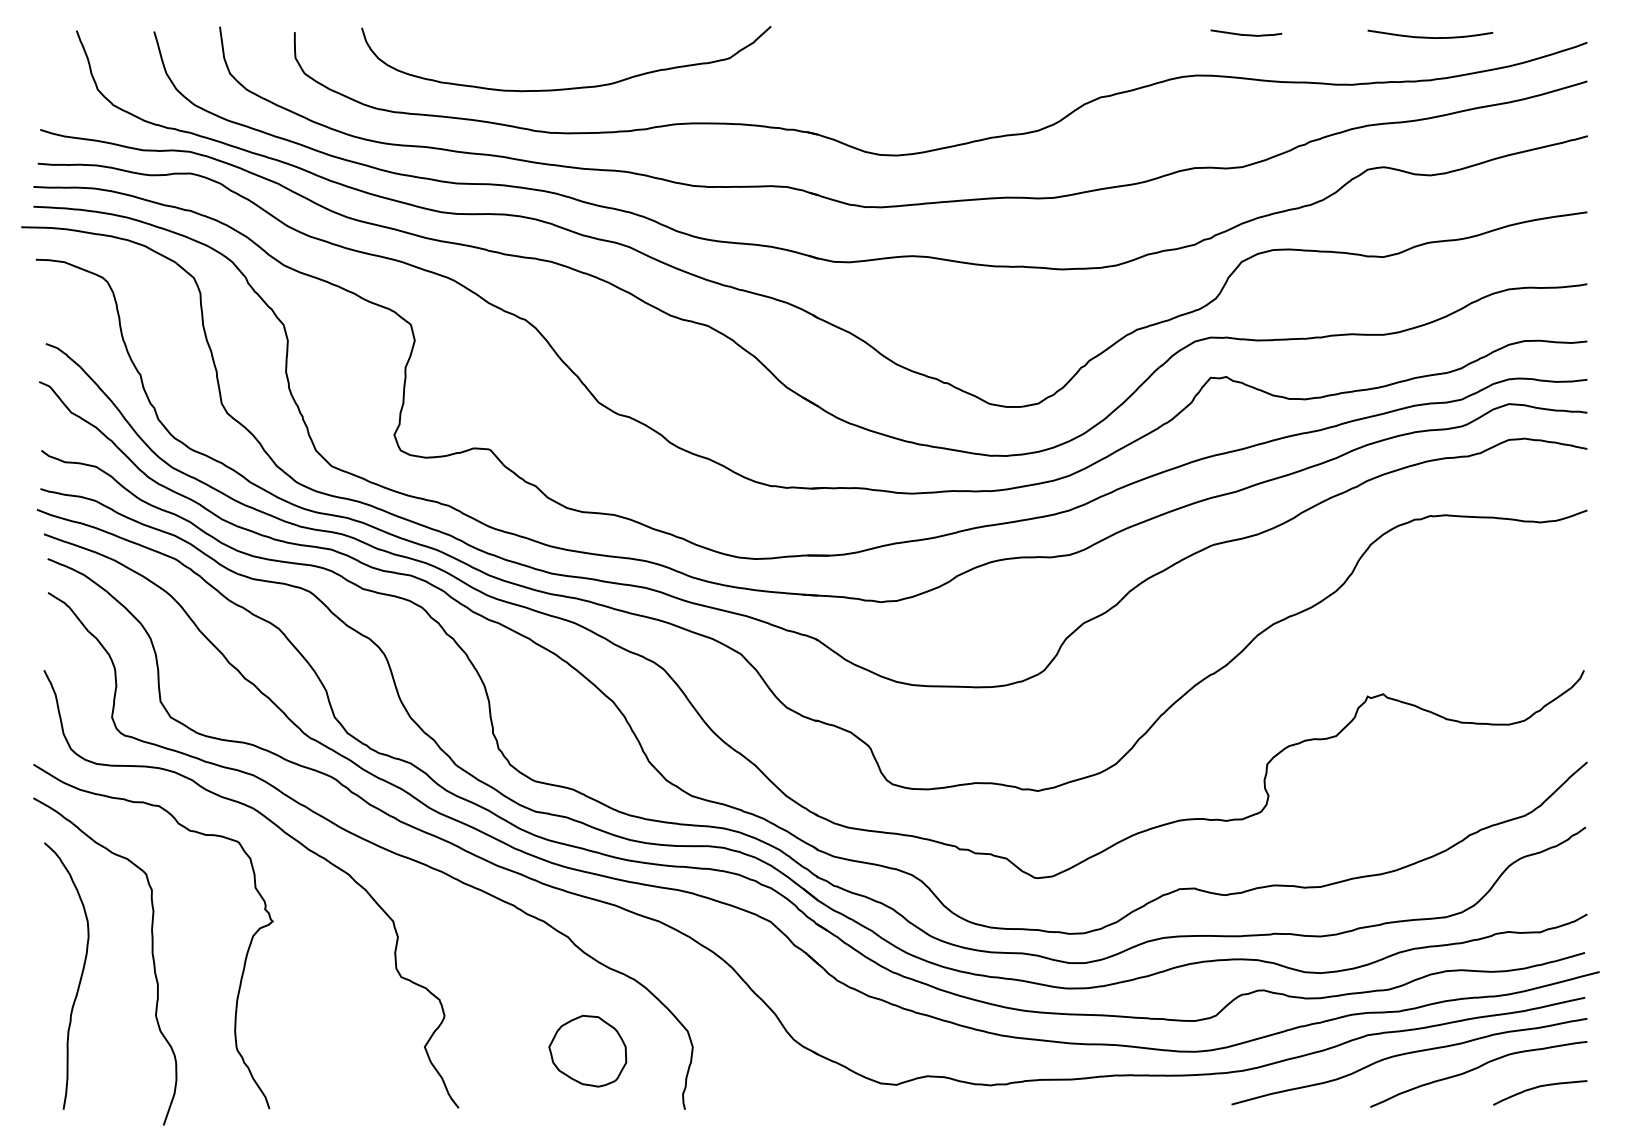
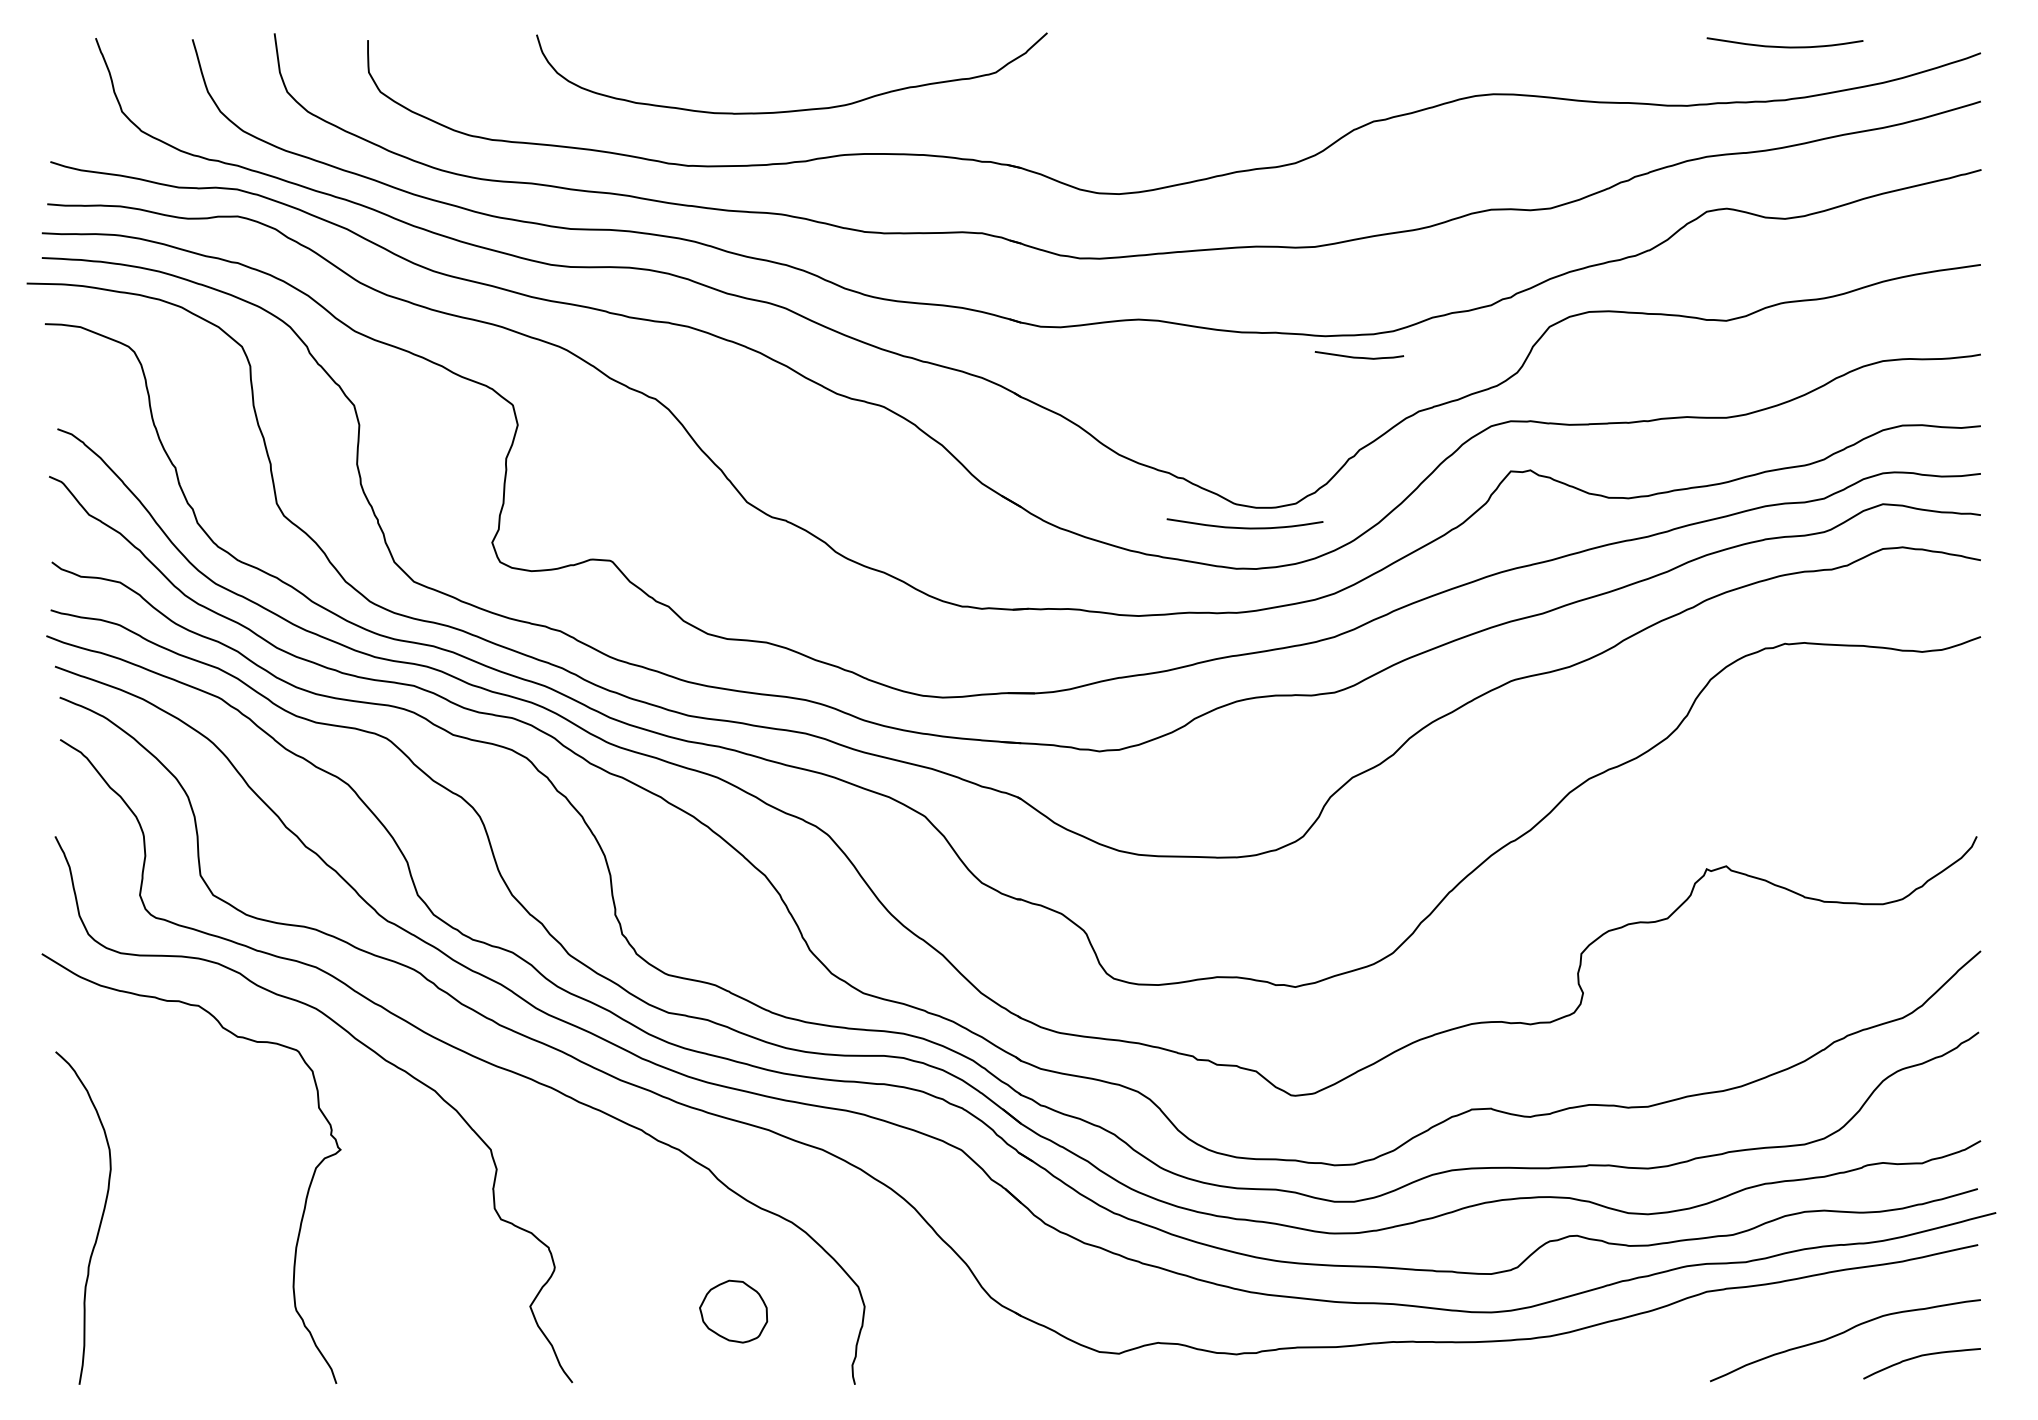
curve: (1245, 34) -> (1358, 356), moved
curve: (570, 87) -> (797, 109), moved
curve: (997, 422) -> (1244, 527), added
curve: (151, 954) -> (189, 1190), removed
part: (587, 1051) -> (733, 1311), size x0.7
curve: (1408, 1054) -> (1757, 1315), removed

